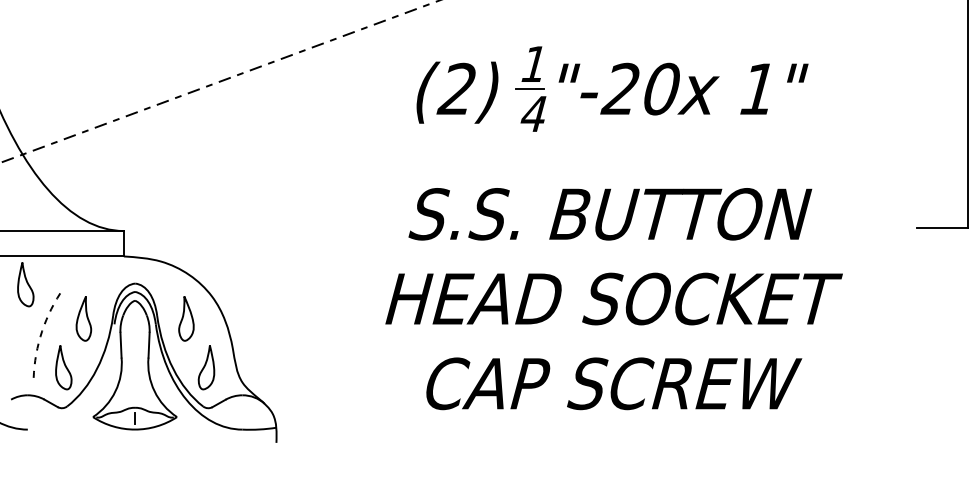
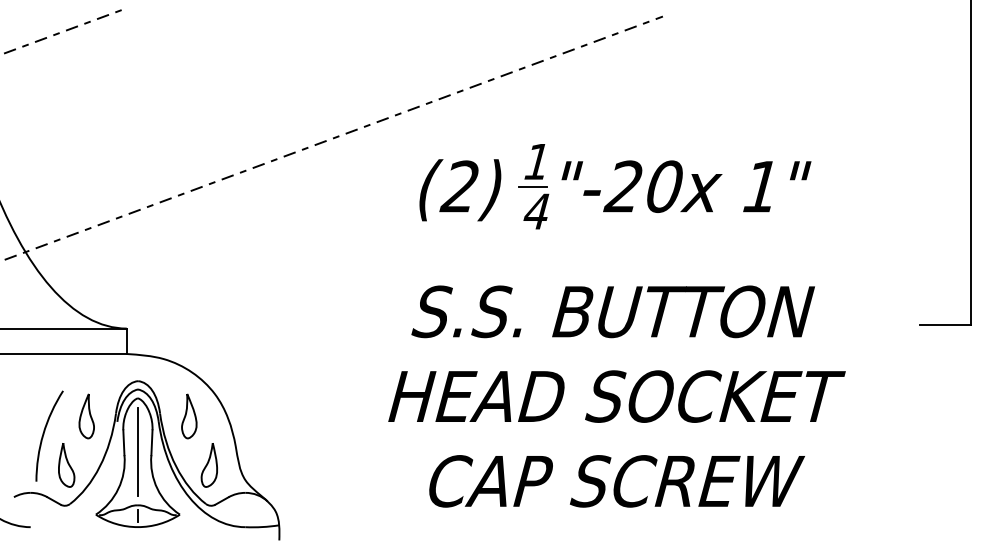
part: (25, 284) -> (28, 382), removed
arc: (40, 336) -> (43, 434), dashed -> solid
line: (134, 353) -> (137, 451), added

